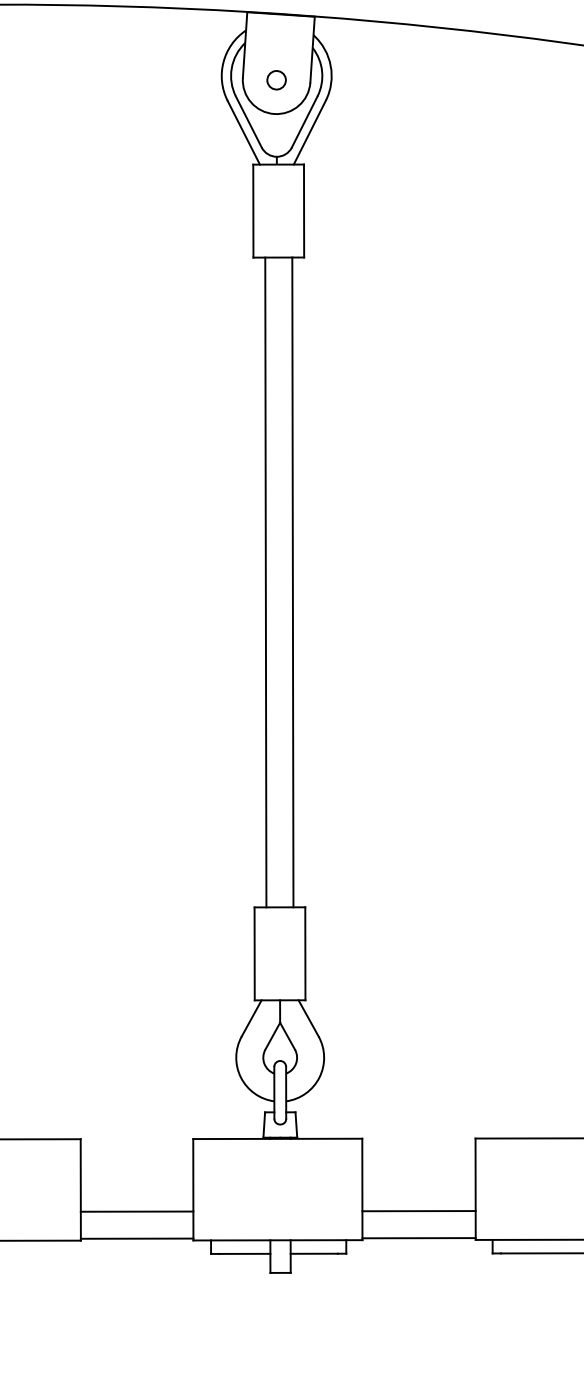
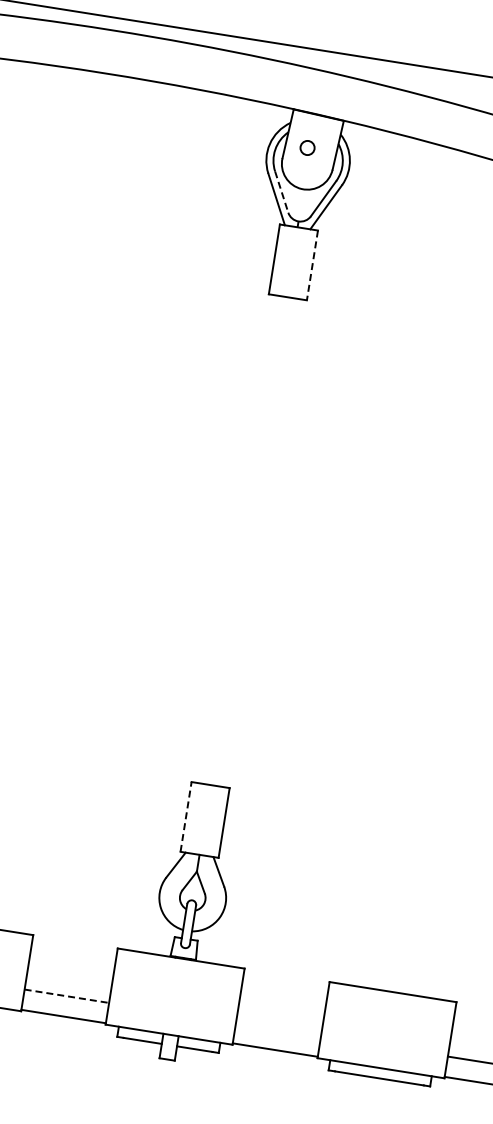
circle: (276, 79) -> (307, 147), moved
line: (248, 122) -> (281, 192), solid -> dashed
line: (304, 211) -> (312, 265), solid -> dashed
line: (265, 582) -> (238, 539), removed
line: (292, 582) -> (259, 542), removed
line: (255, 953) -> (186, 816), solid -> dashed
line: (418, 1210) -> (278, 1029), removed
line: (136, 1212) -> (66, 996), solid -> dashed

